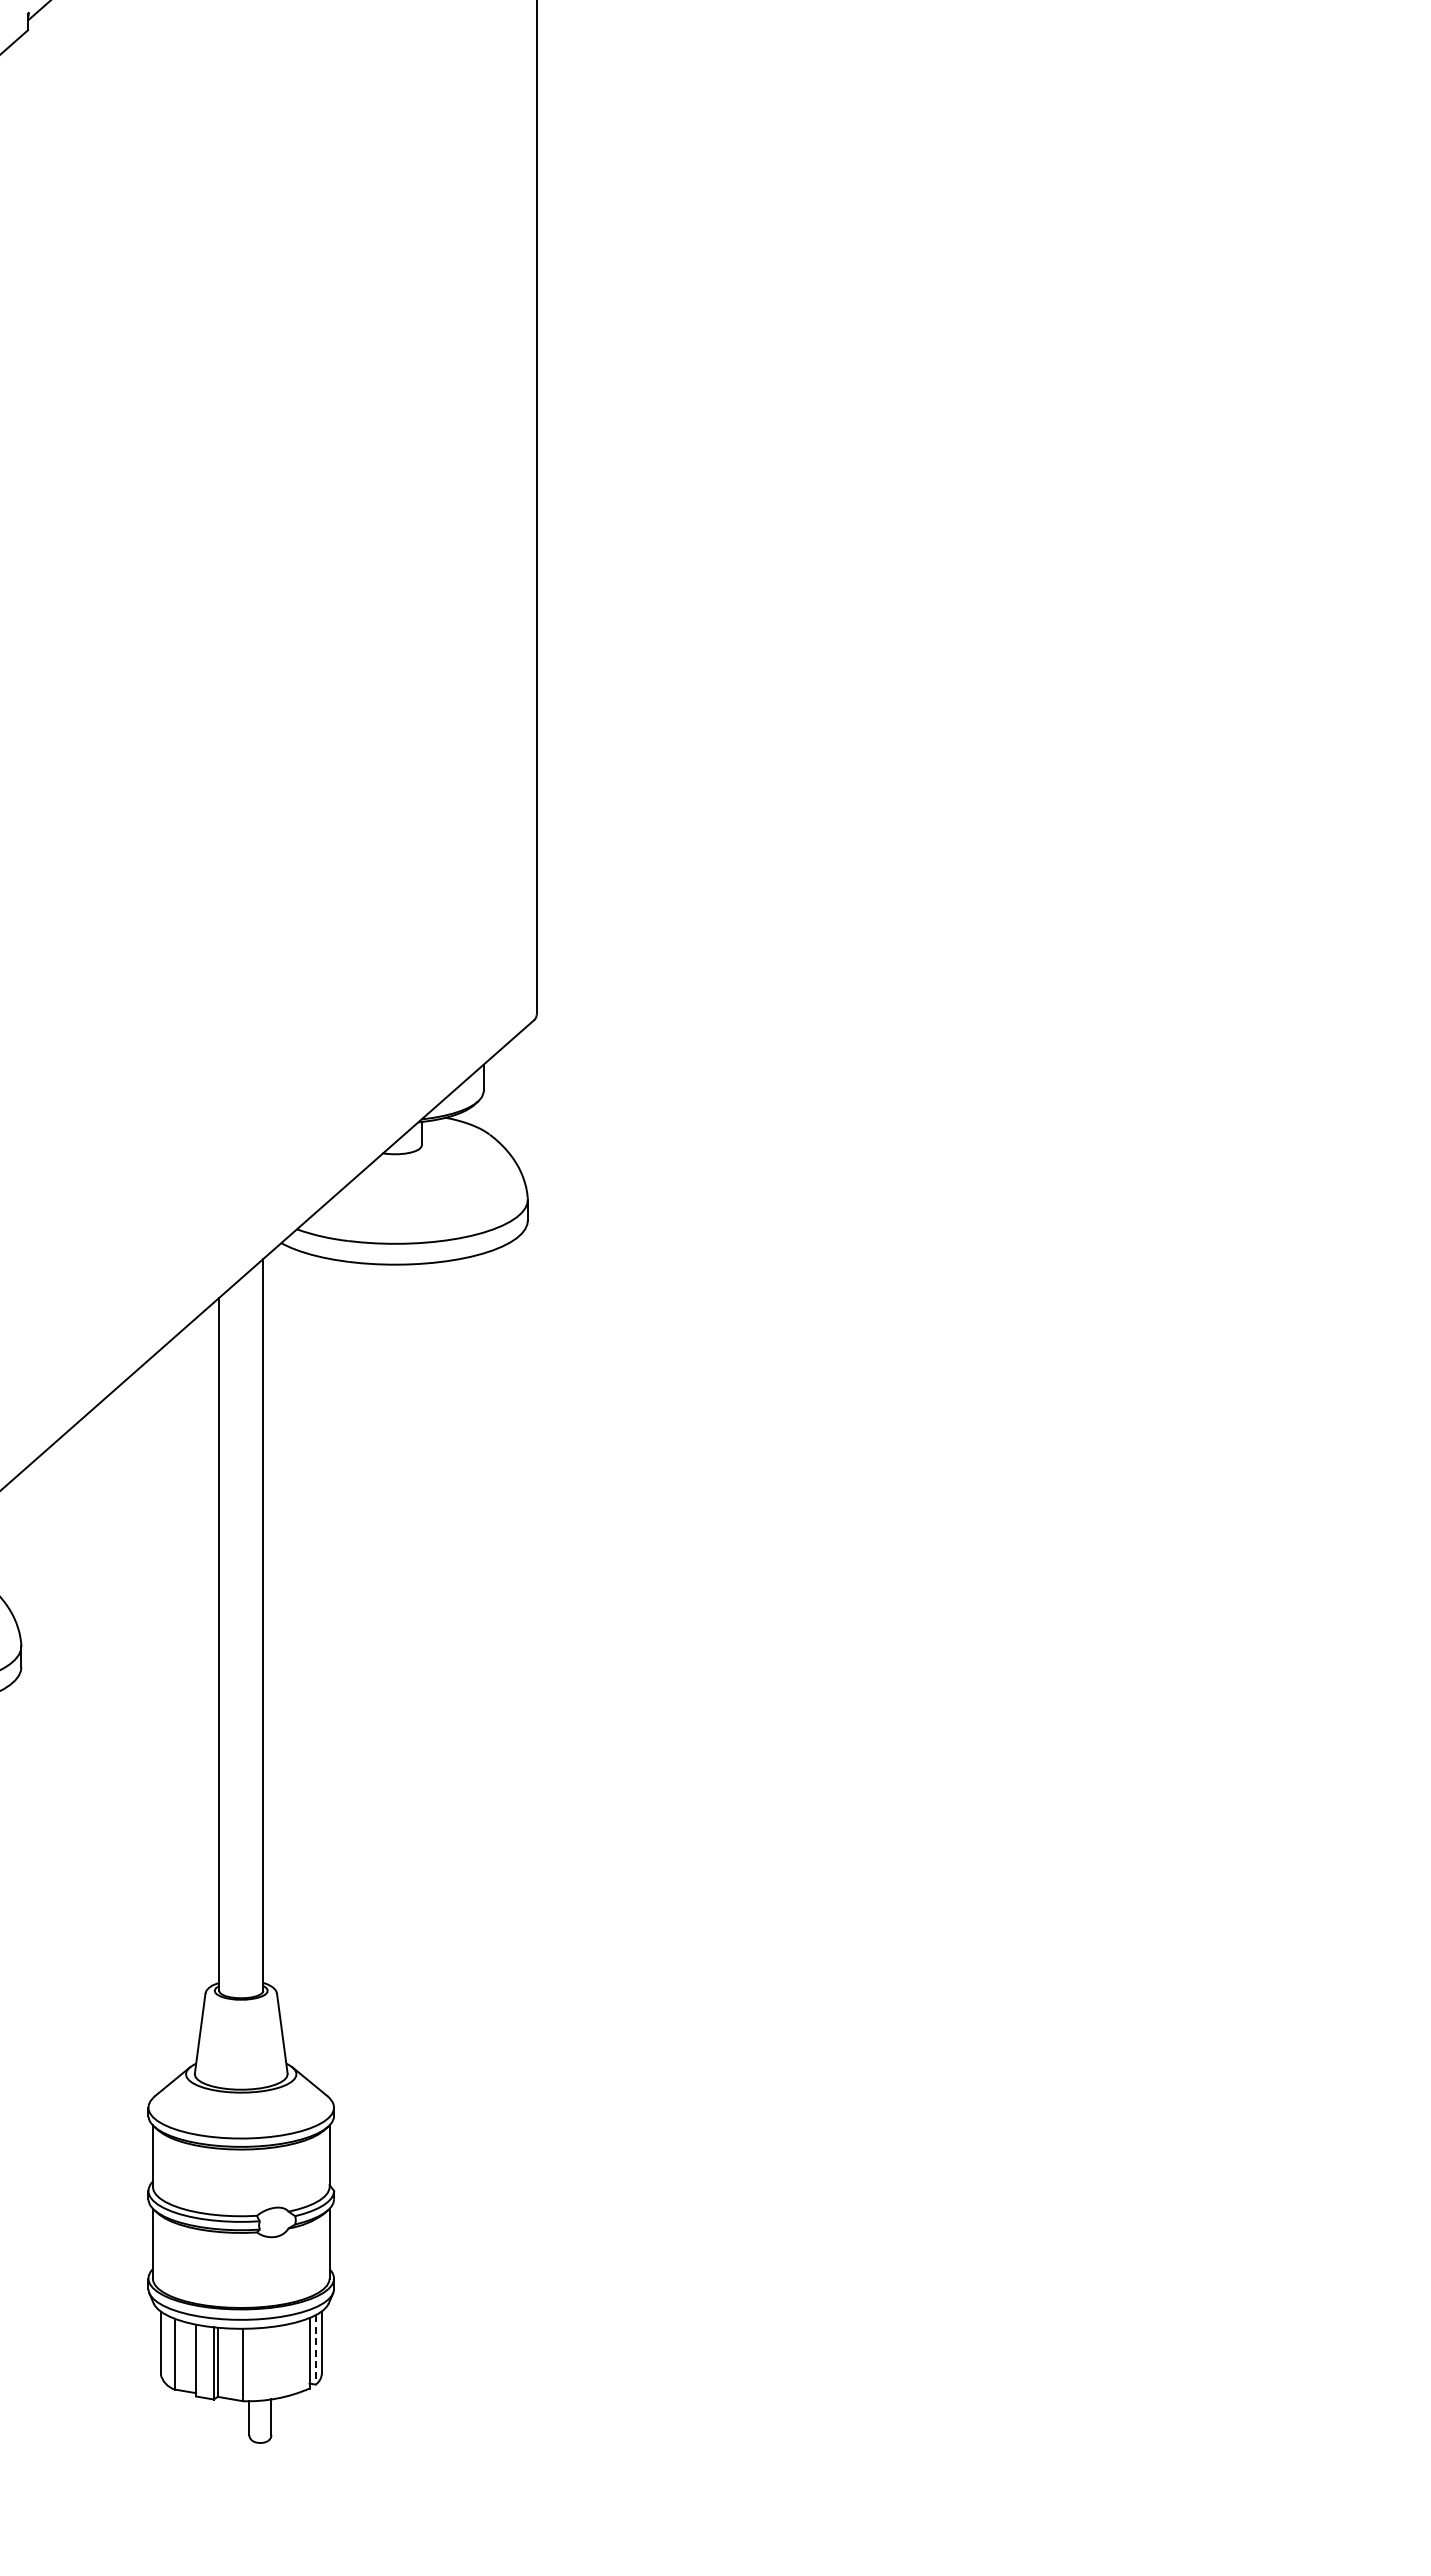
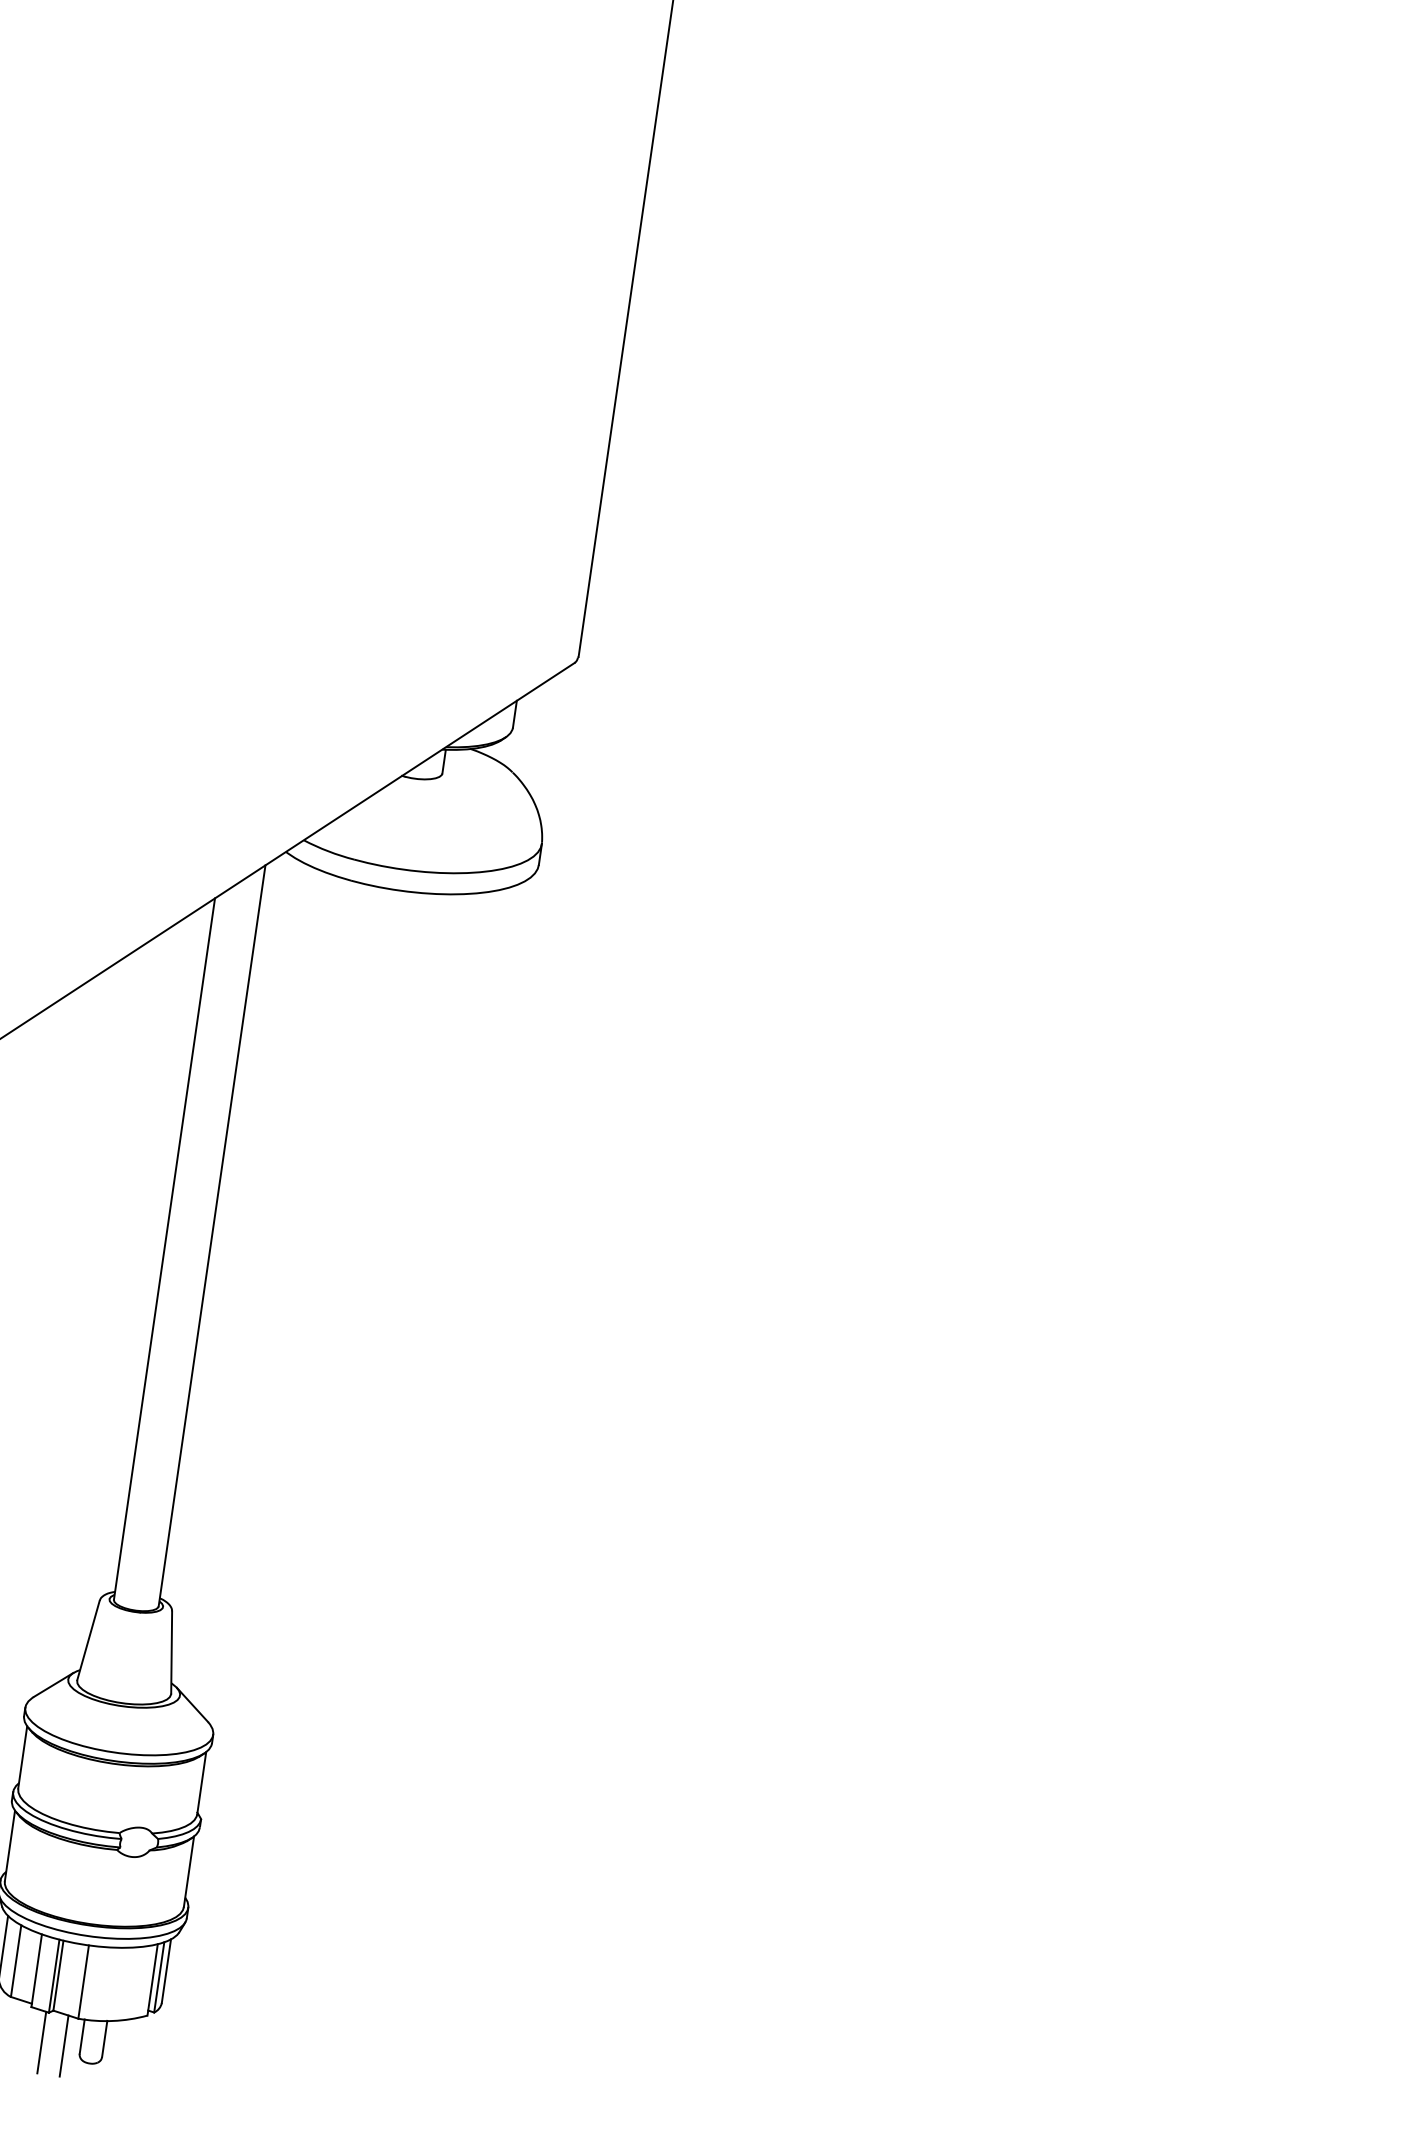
line: (315, 2349) -> (159, 1976), dashed -> solid
line: (211, 2429) -> (42, 2042), added
line: (233, 2429) -> (64, 2045), added

